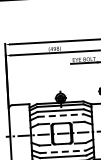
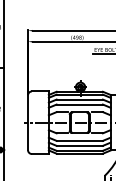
line: (61, 115) -> (80, 104), dashed -> solid
line: (63, 151) -> (80, 140), dashed -> solid

